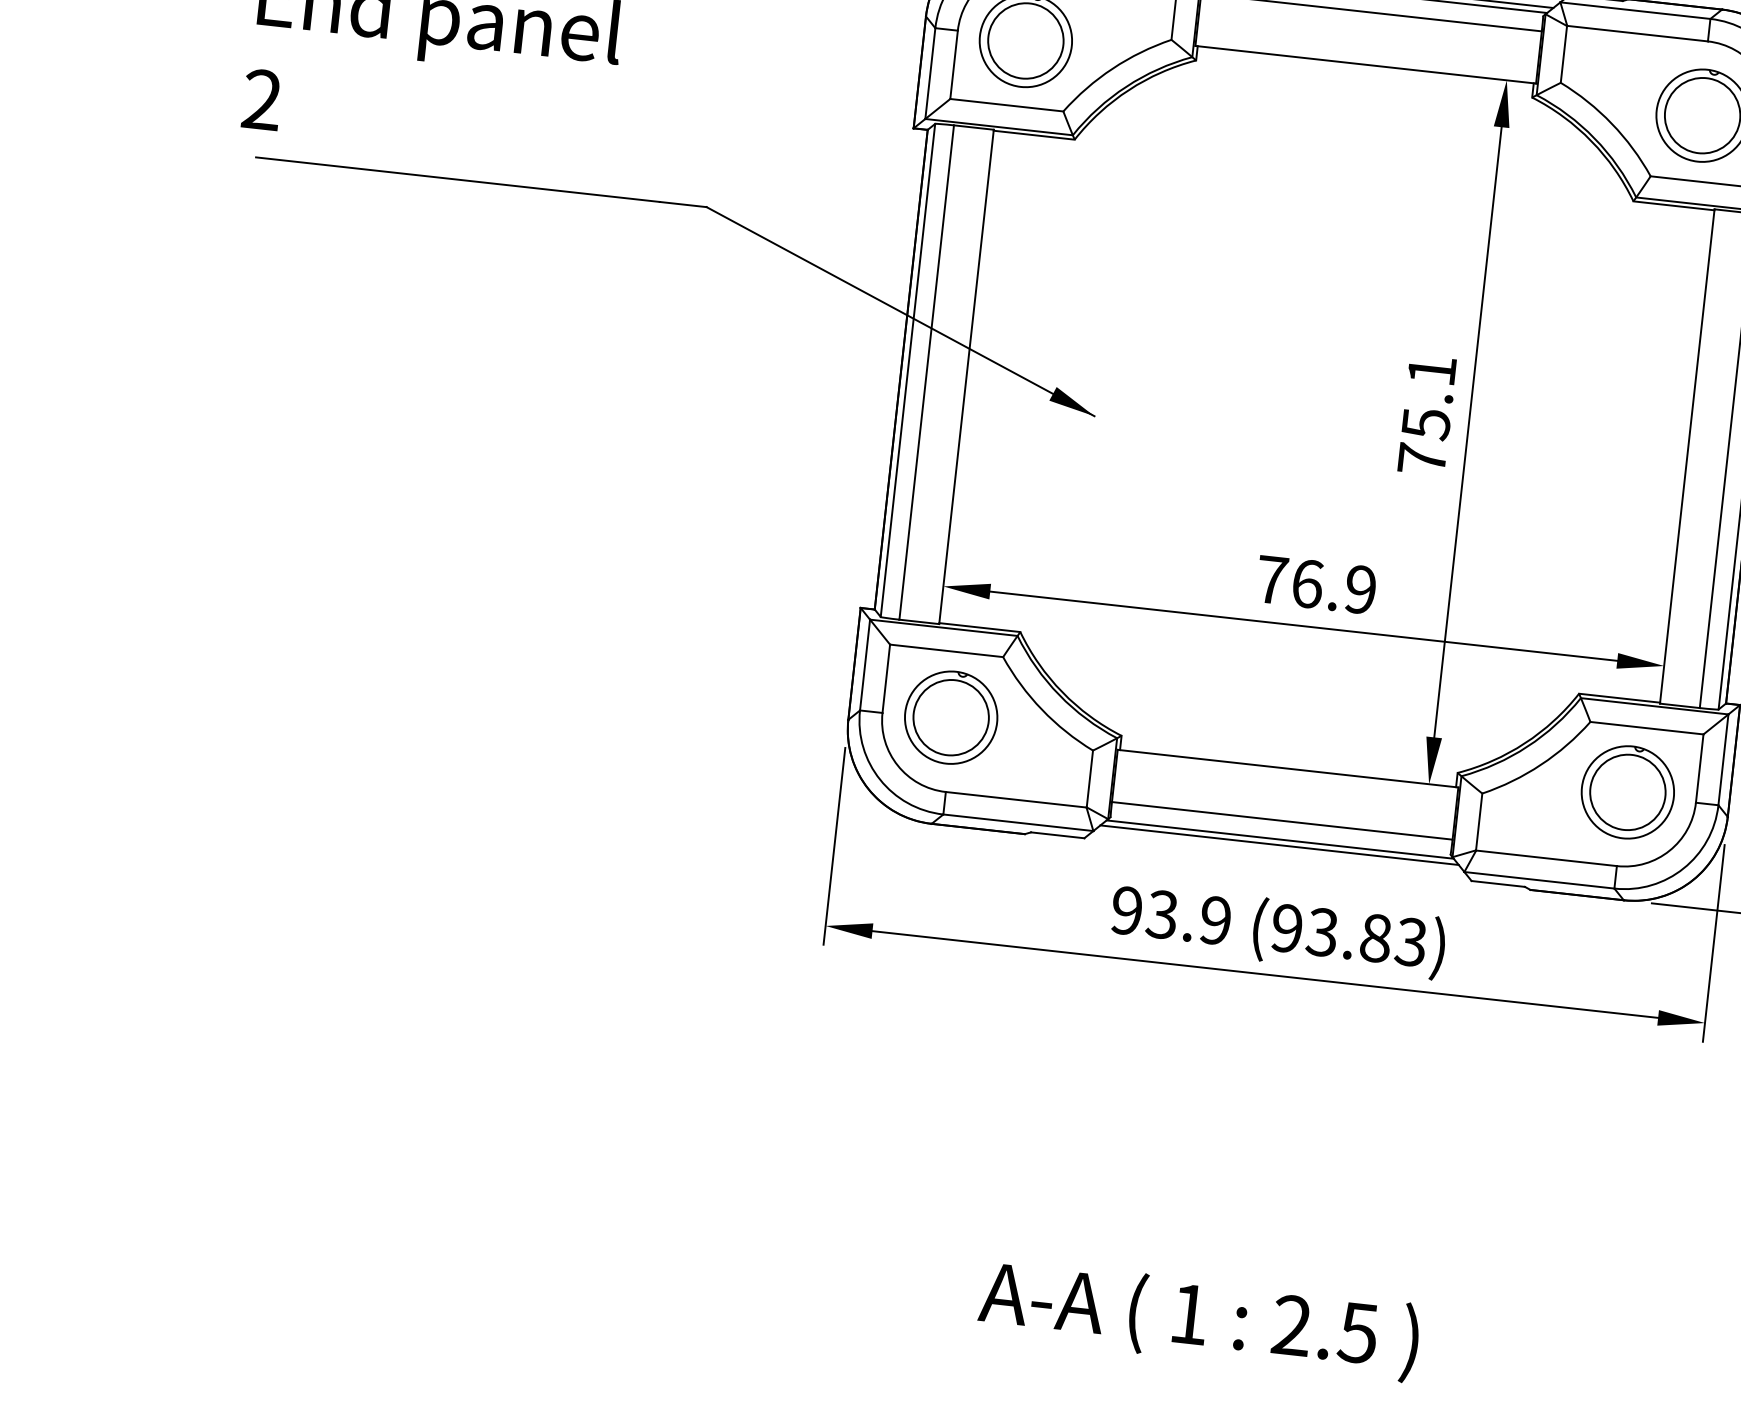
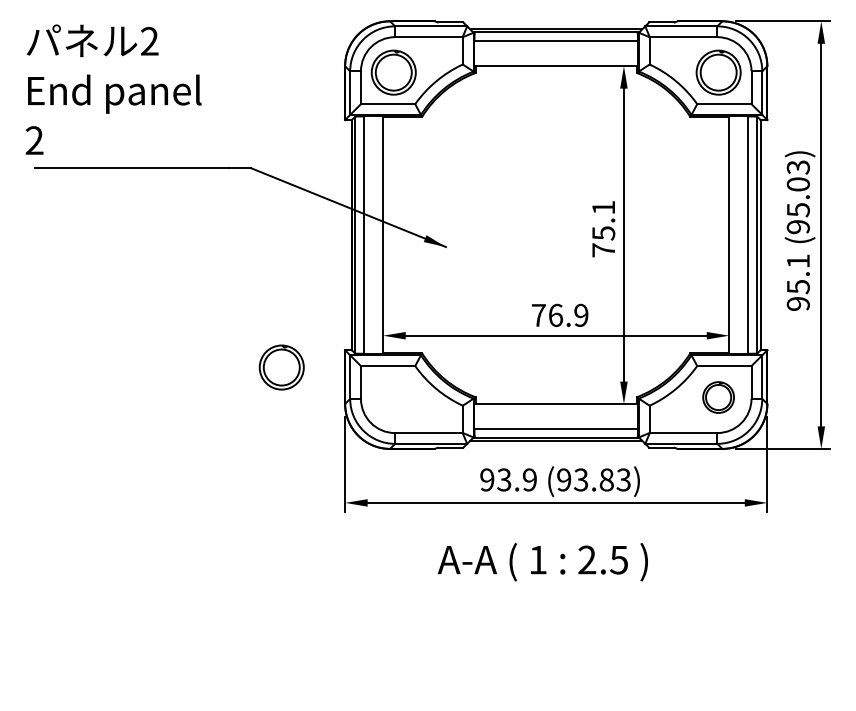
part: (950, 717) -> (281, 367), moved
part: (1627, 792) -> (718, 397), size x0.7
text: (1198, 1320) -> (542, 562), moved

